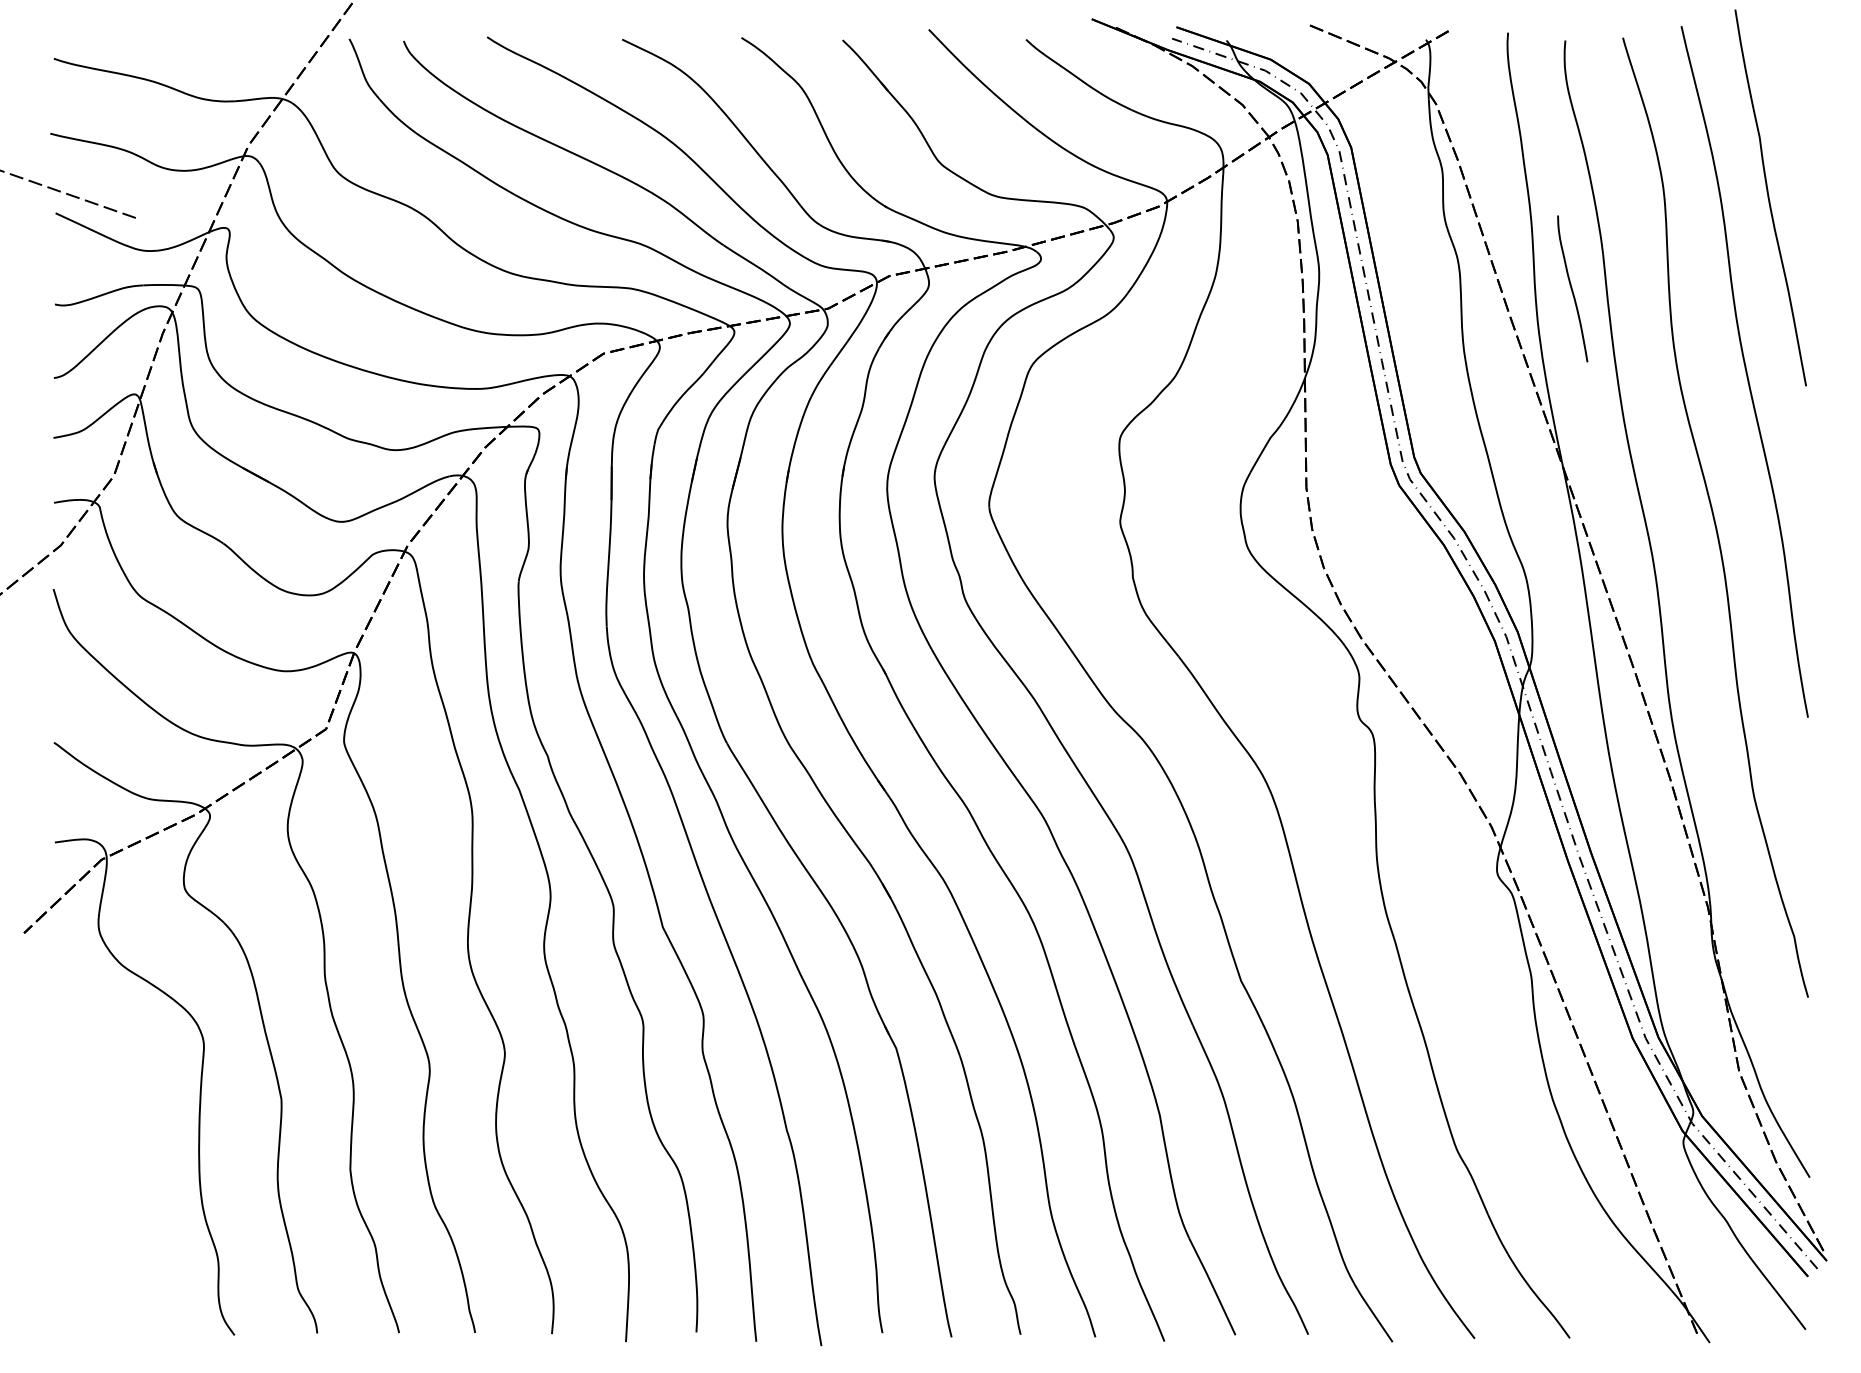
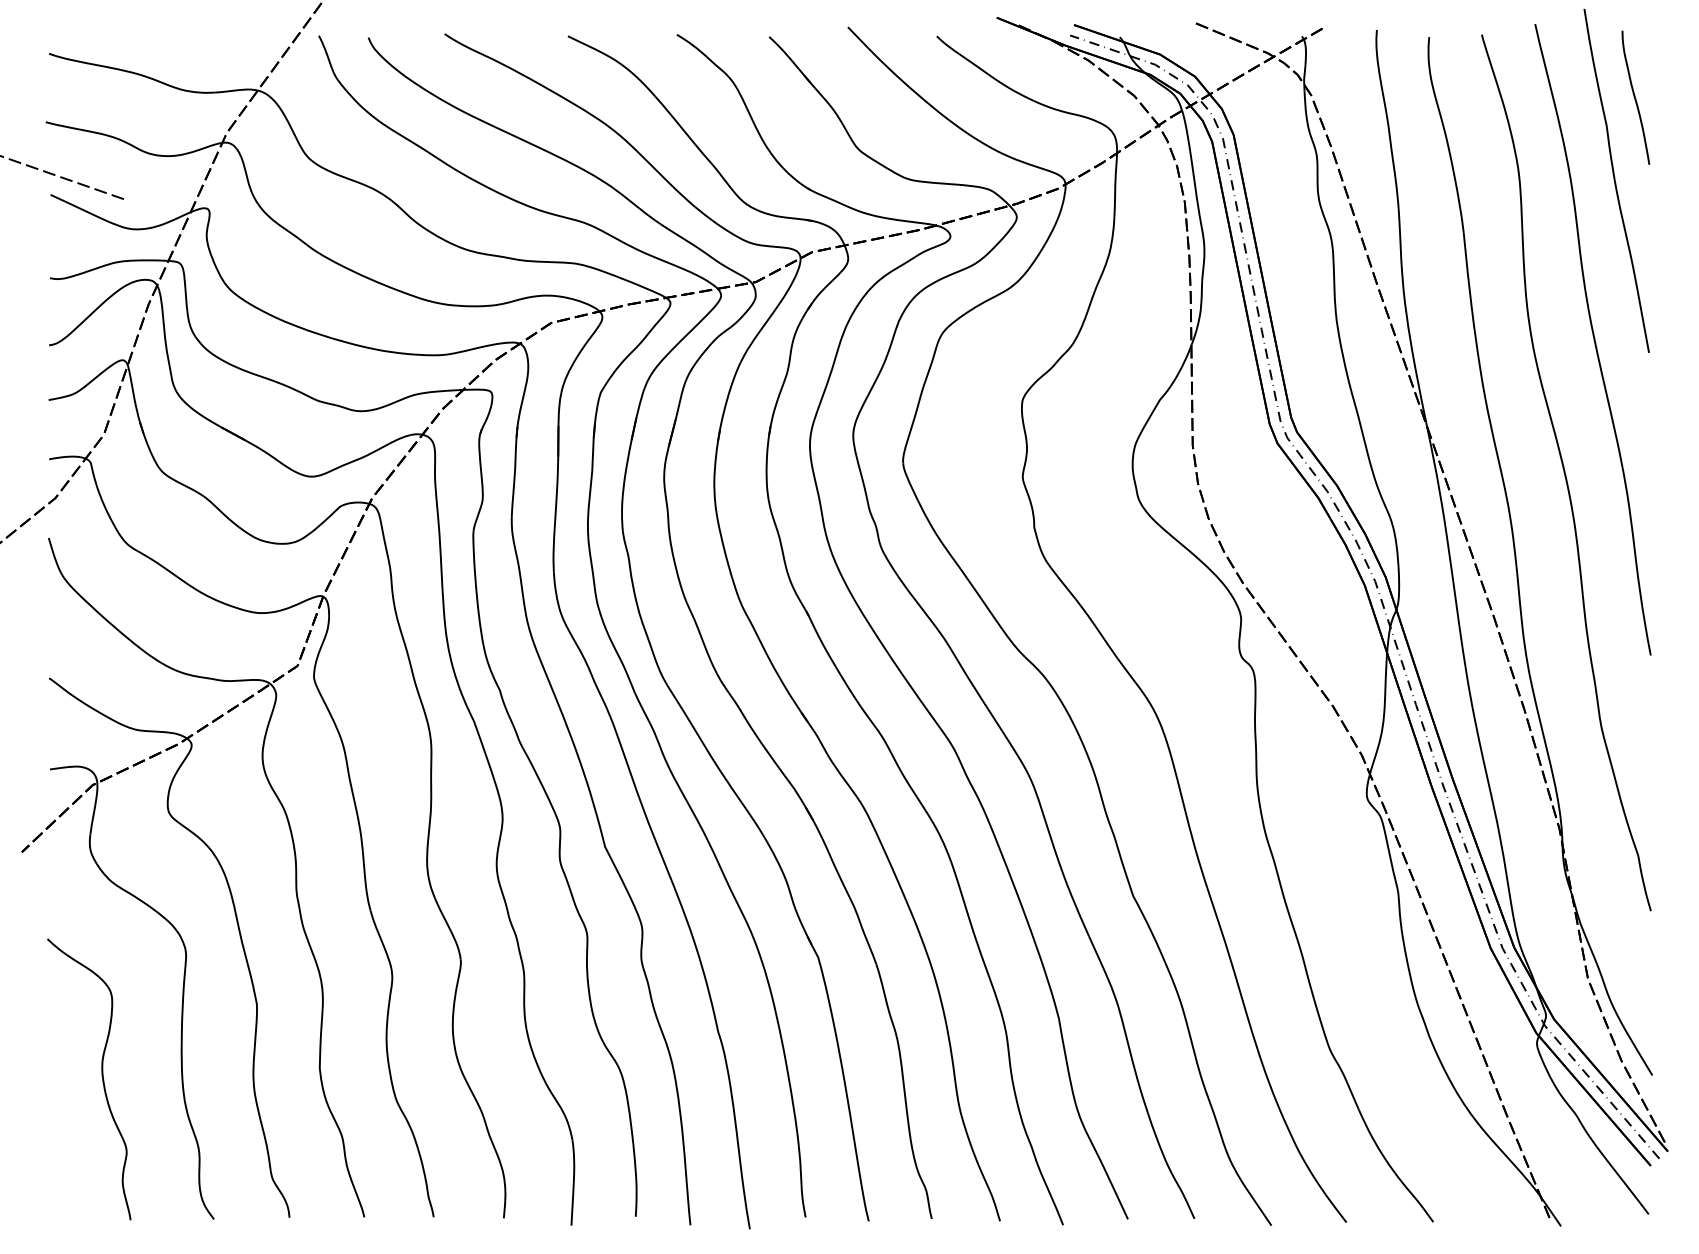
curve: (1572, 288) -> (1635, 97), moved
curve: (111, 1179) -> (101, 1077), added

